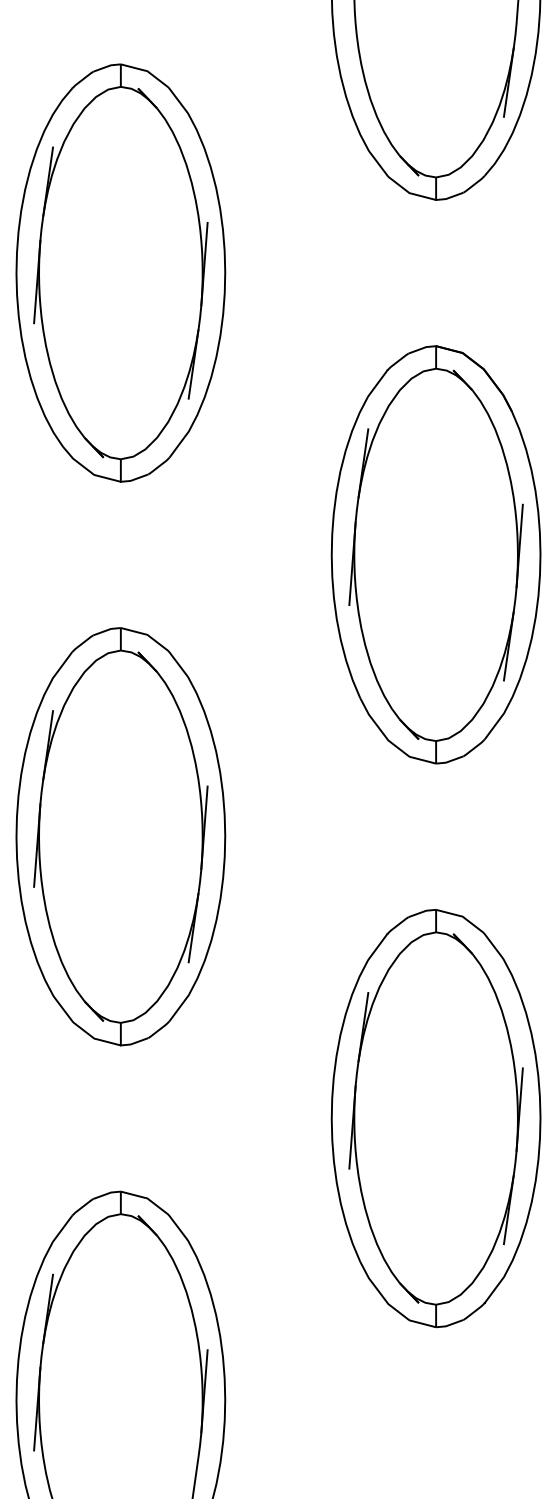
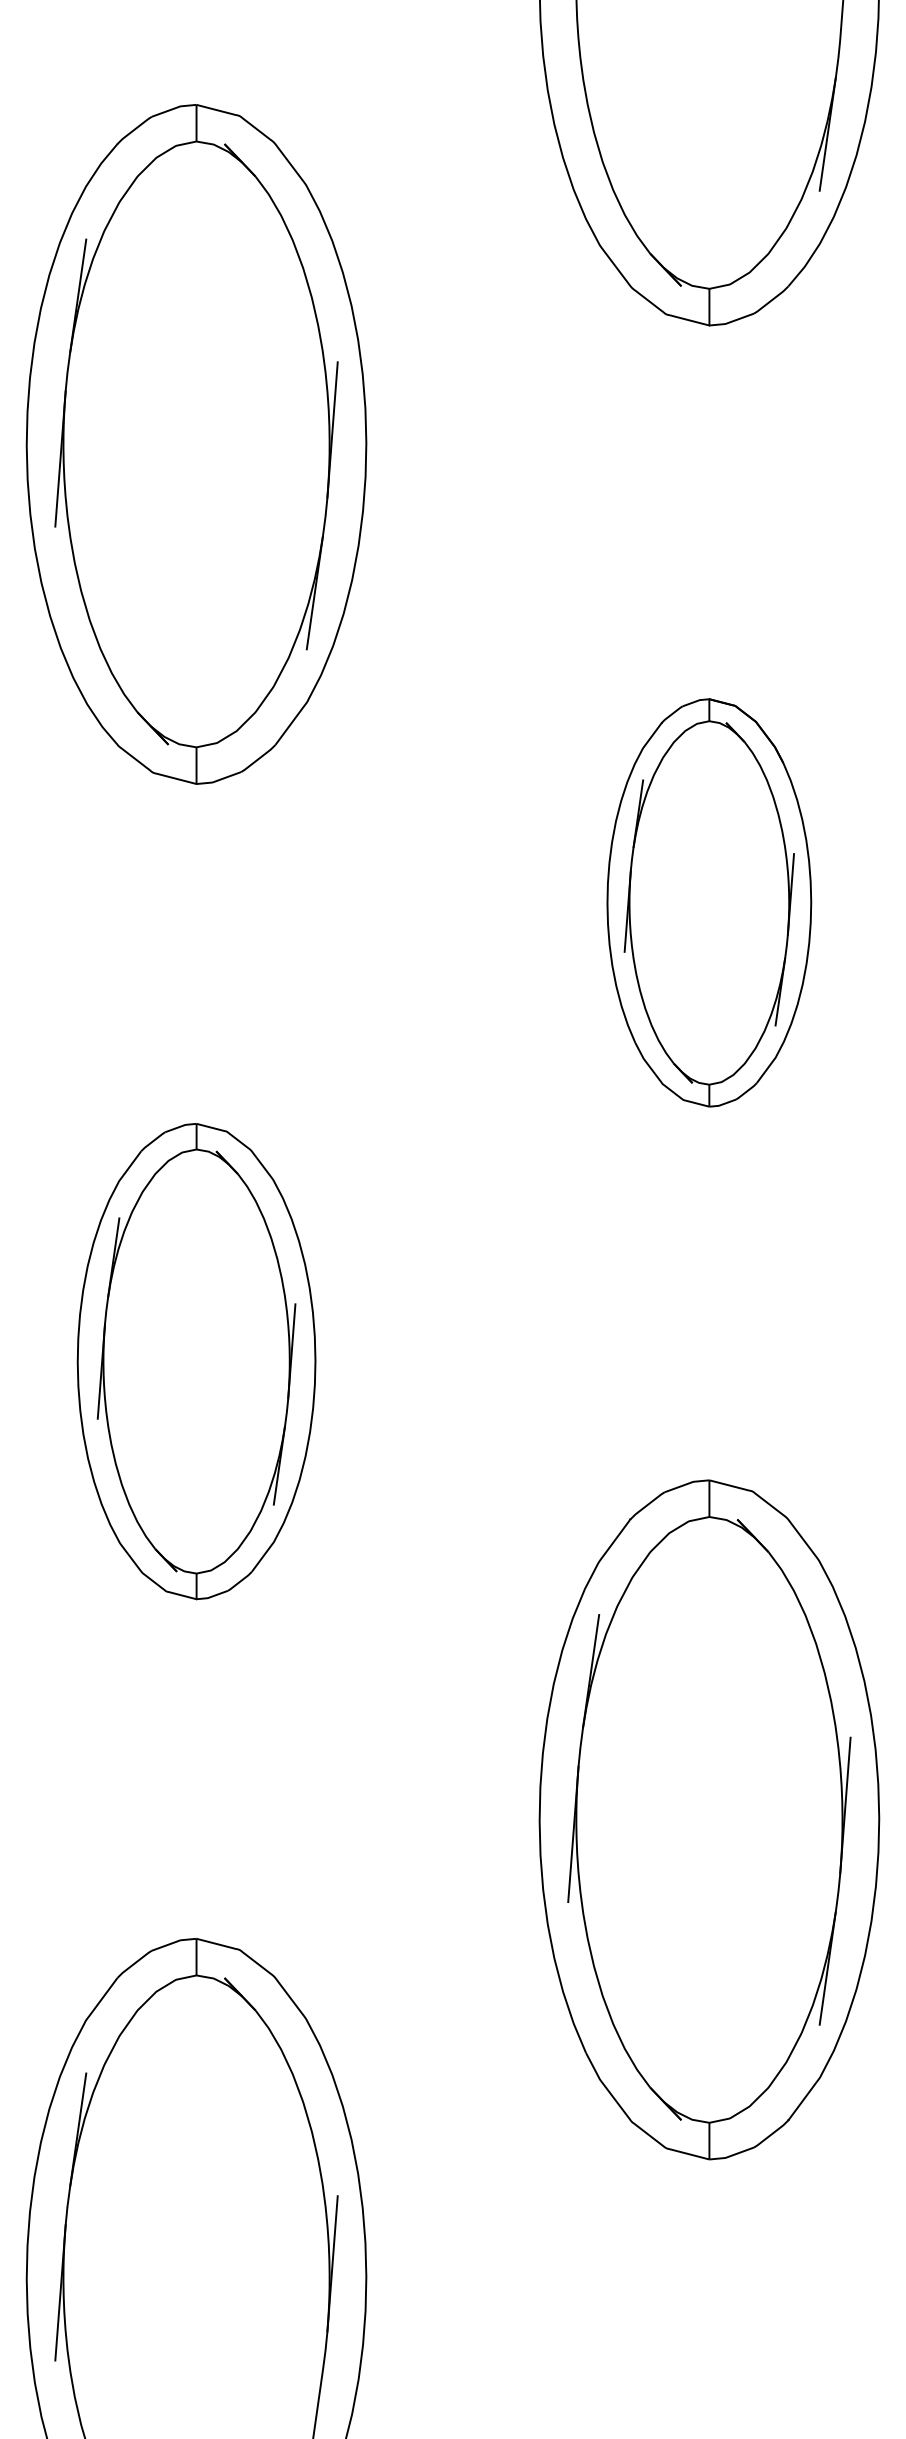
part: (435, 554) -> (708, 902), size x0.6
part: (120, 836) -> (195, 1361), size x0.7

